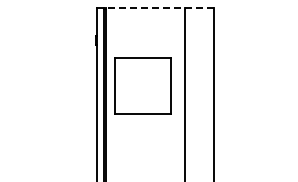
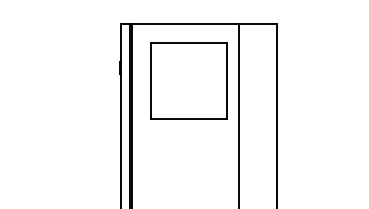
line: (159, 7) -> (204, 23), dashed -> solid
part: (142, 85) -> (188, 80), moved

